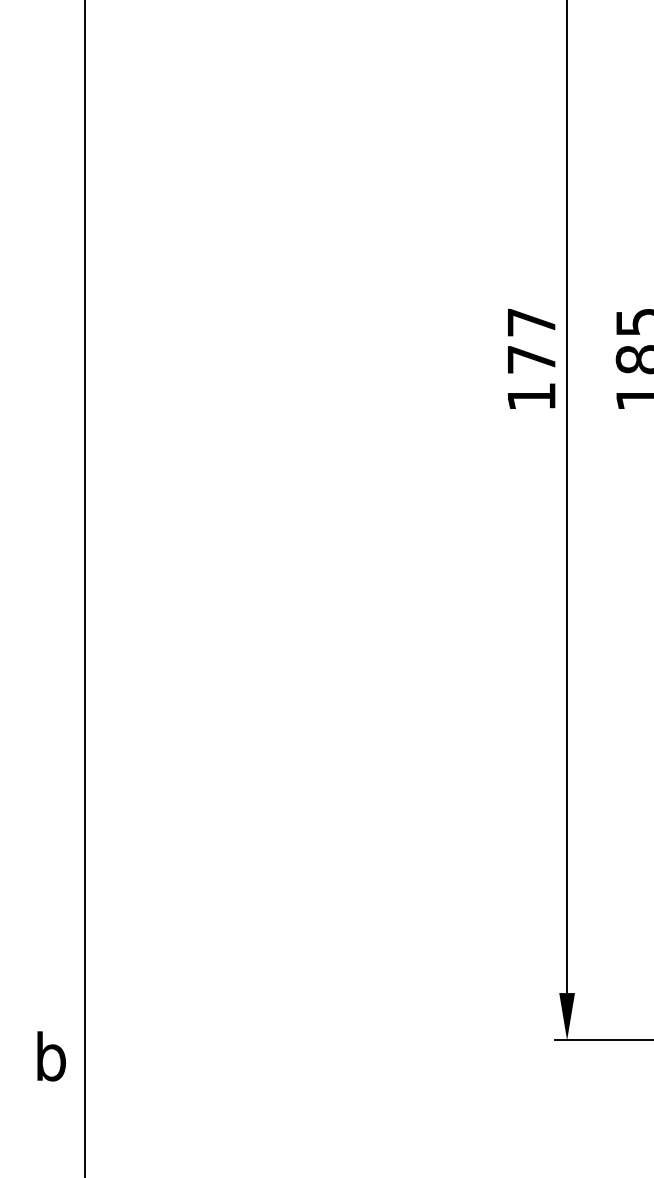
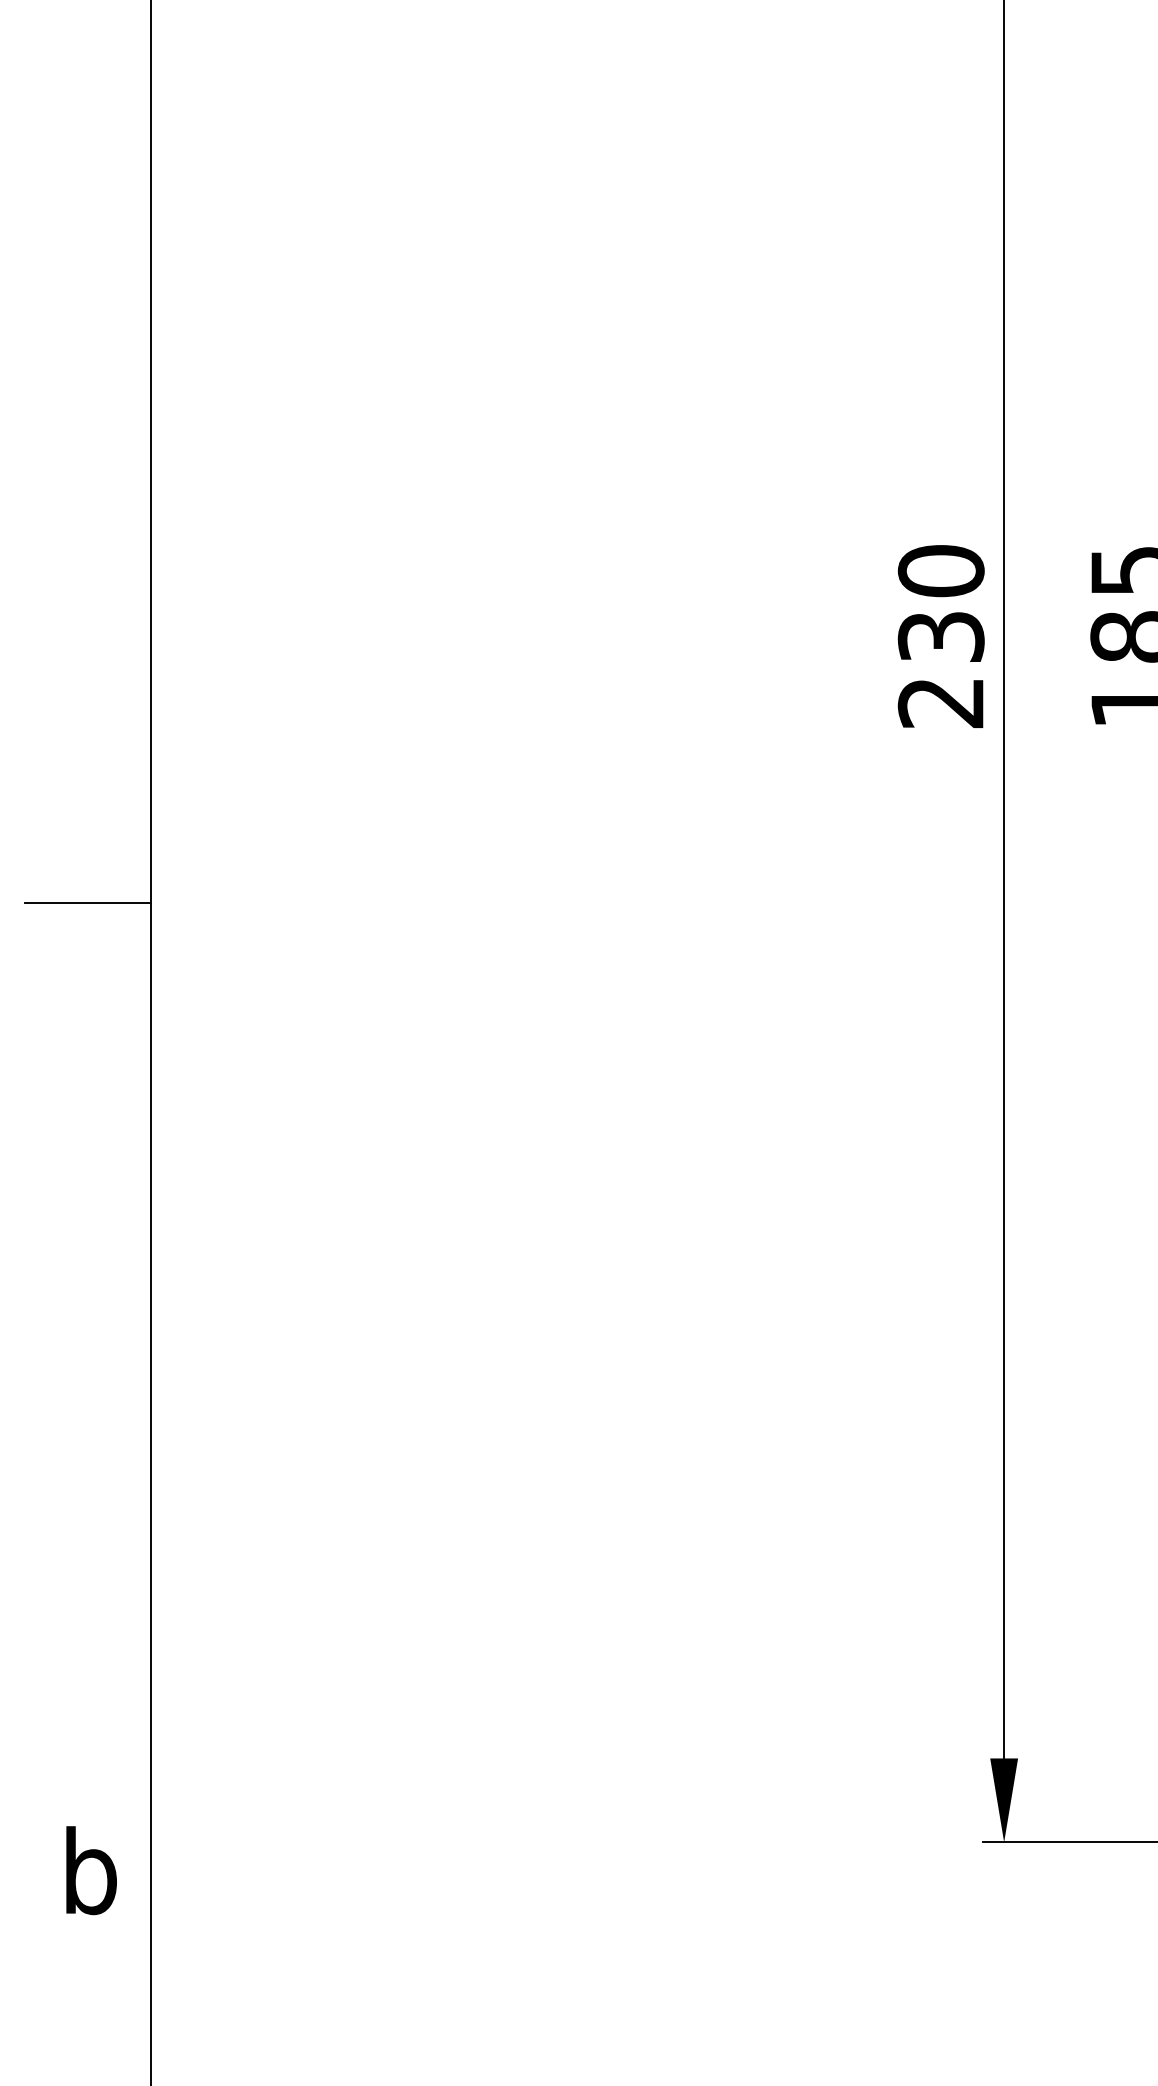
text: (531, 359) -> (941, 636), 177 -> 230
line: (49, 509) -> (87, 902), added

